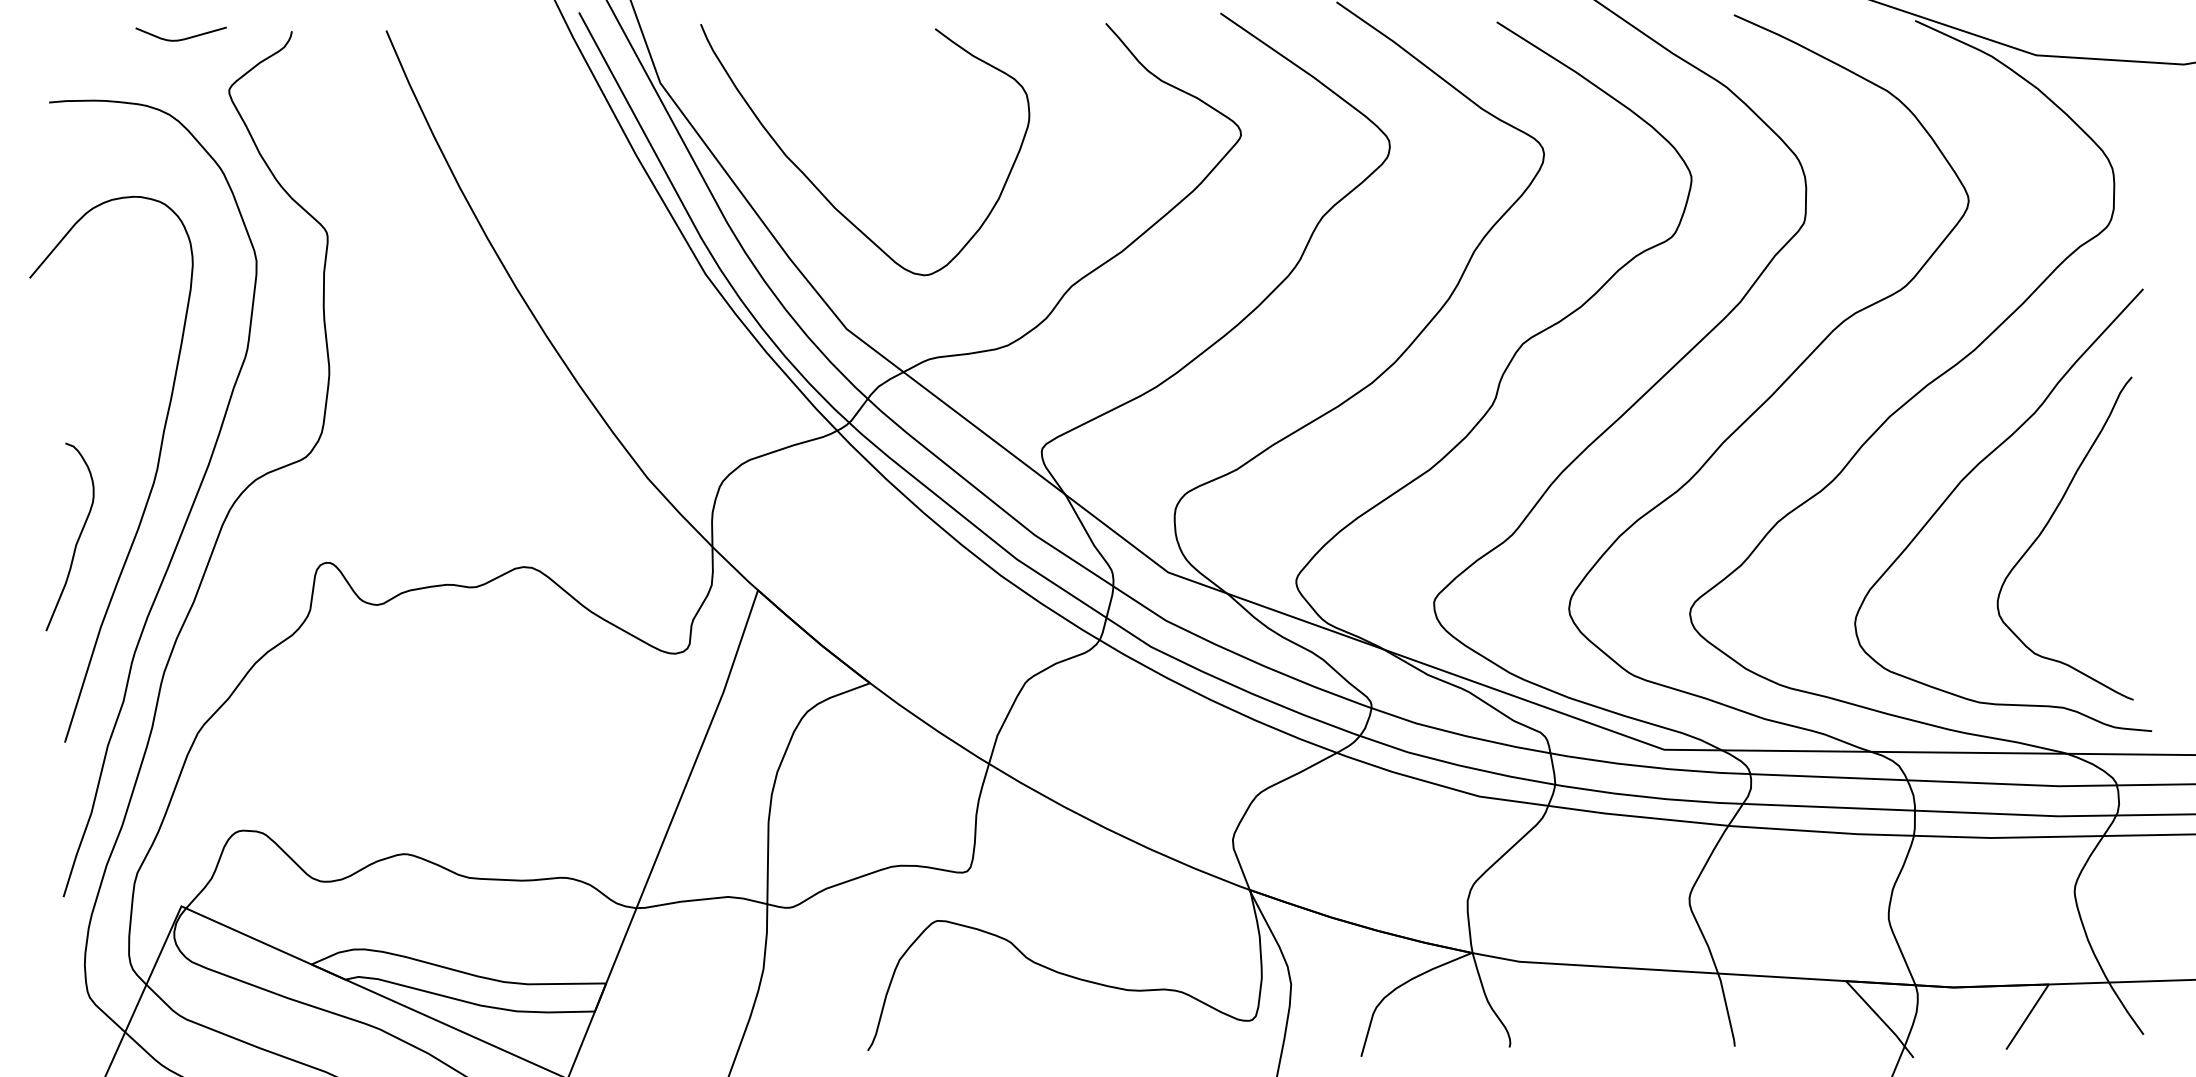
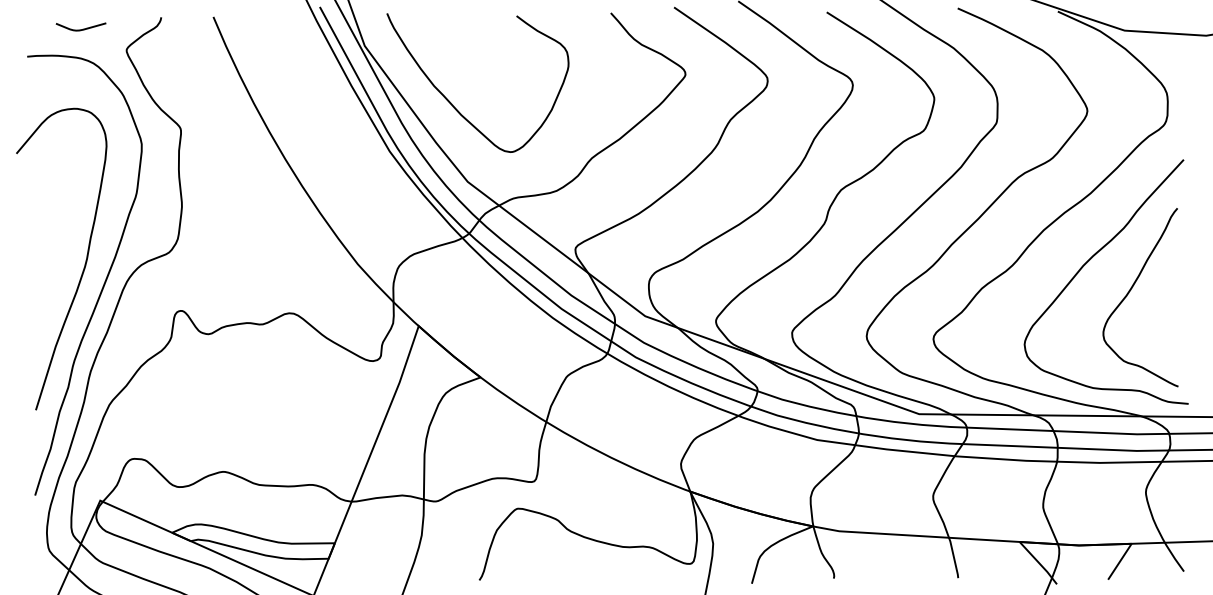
curve: (180, 38) -> (80, 29), moved
curve: (76, 538) -> (42, 297), removed

